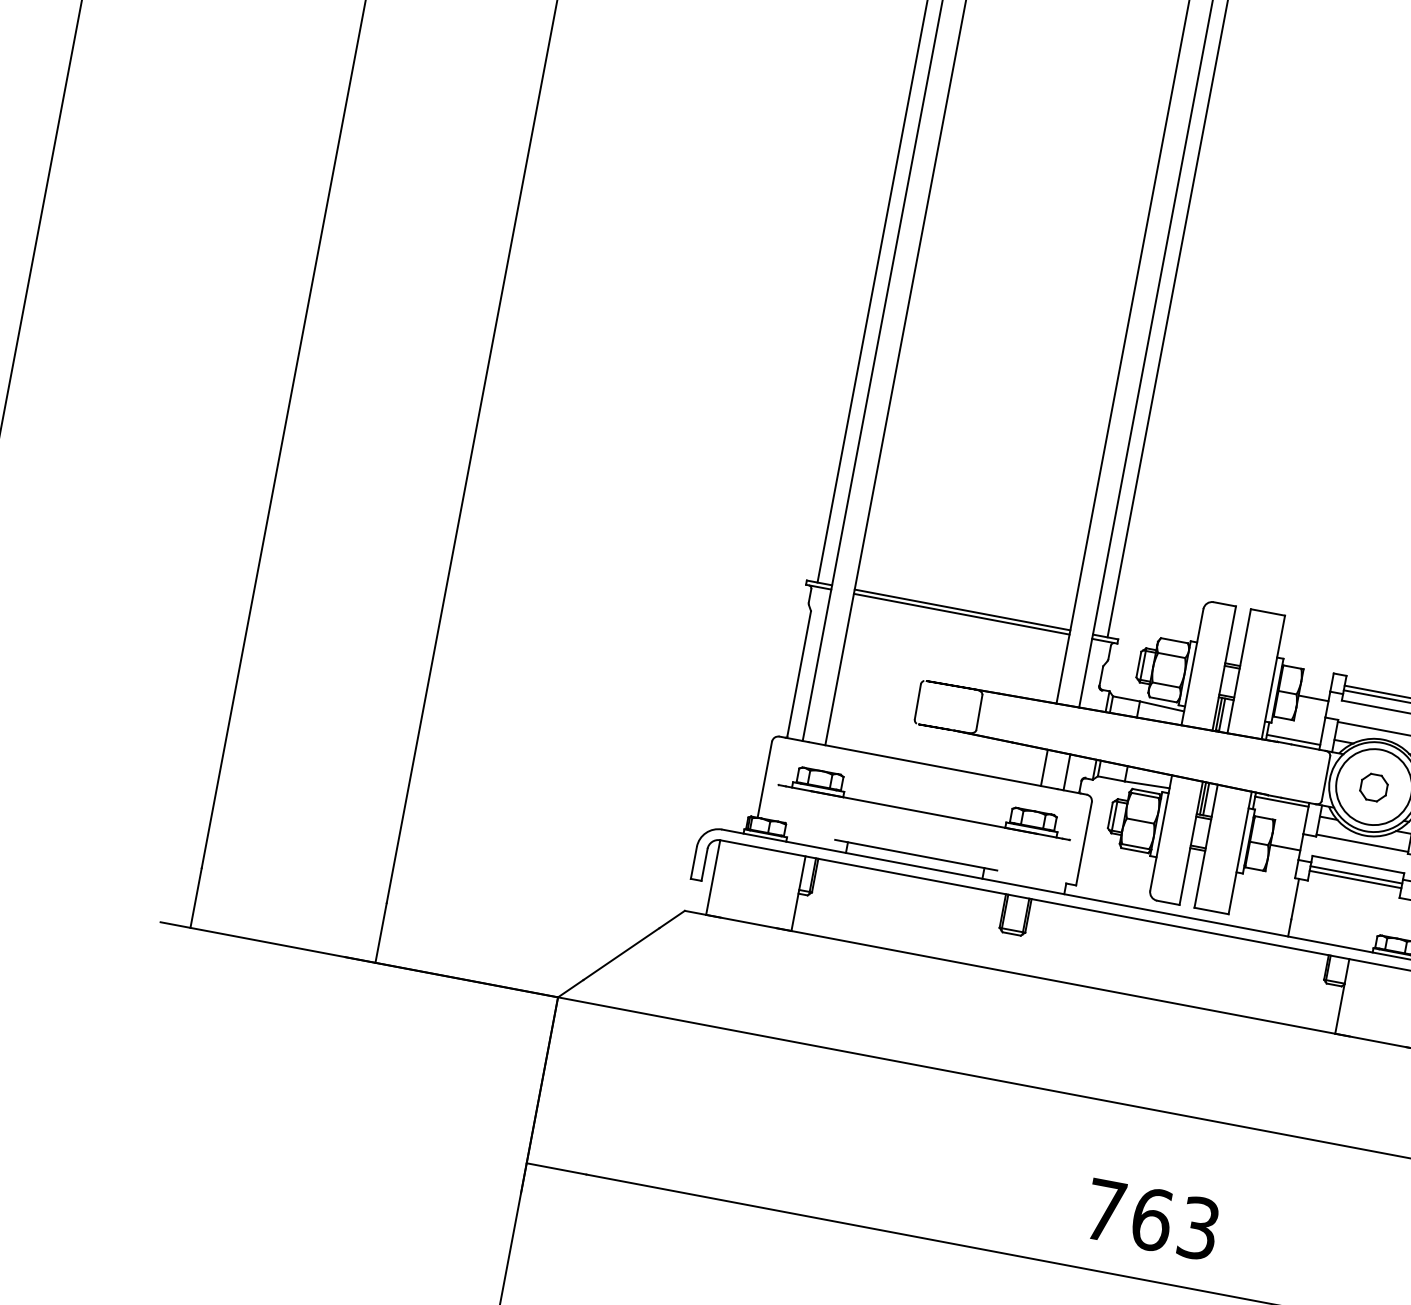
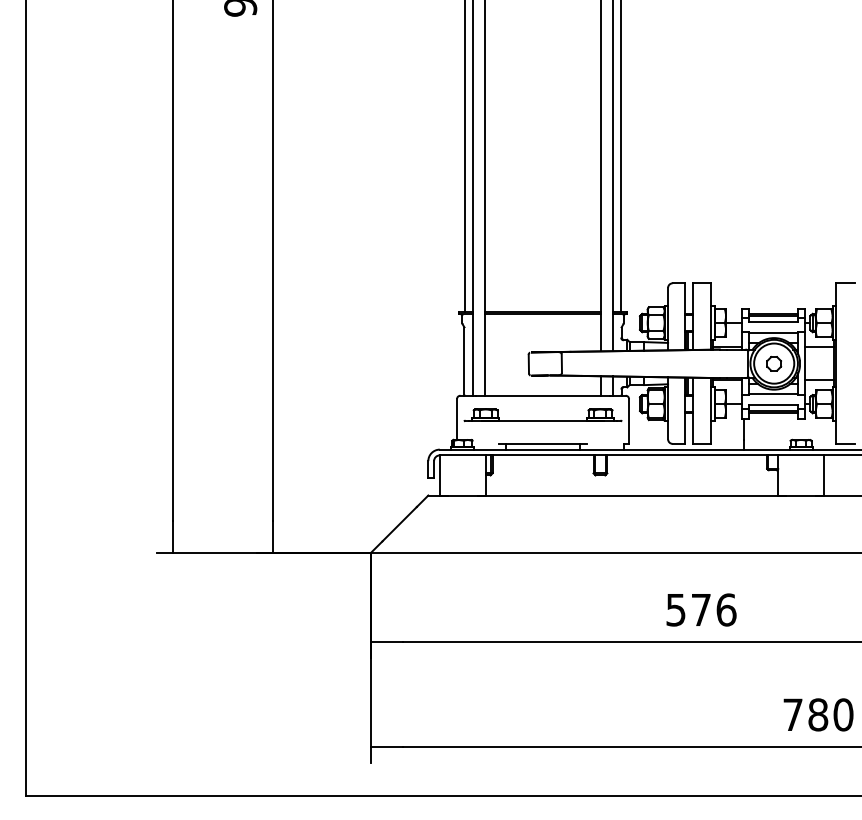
text: (1152, 1218) -> (701, 609), 763 -> 576

